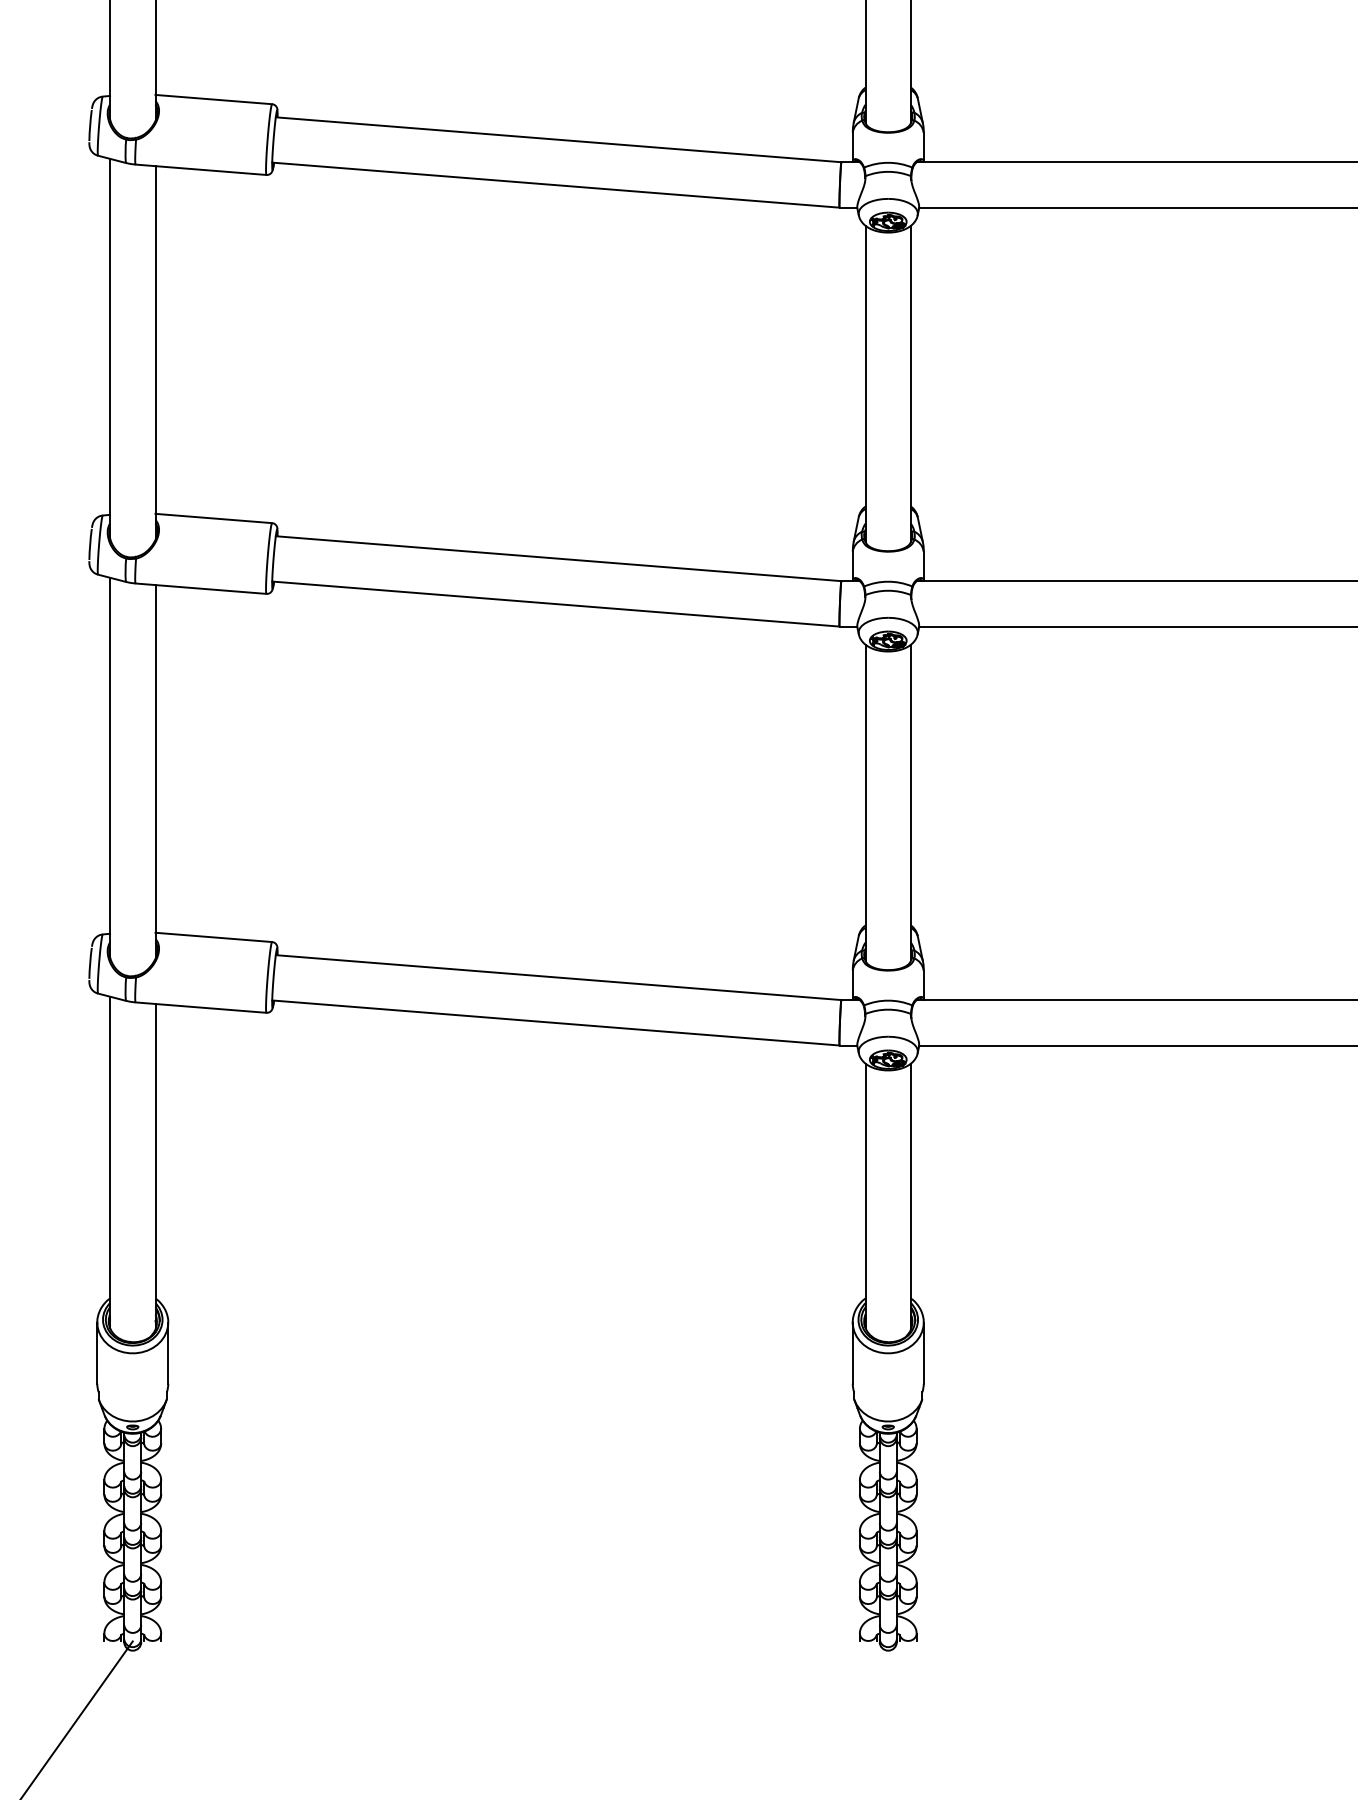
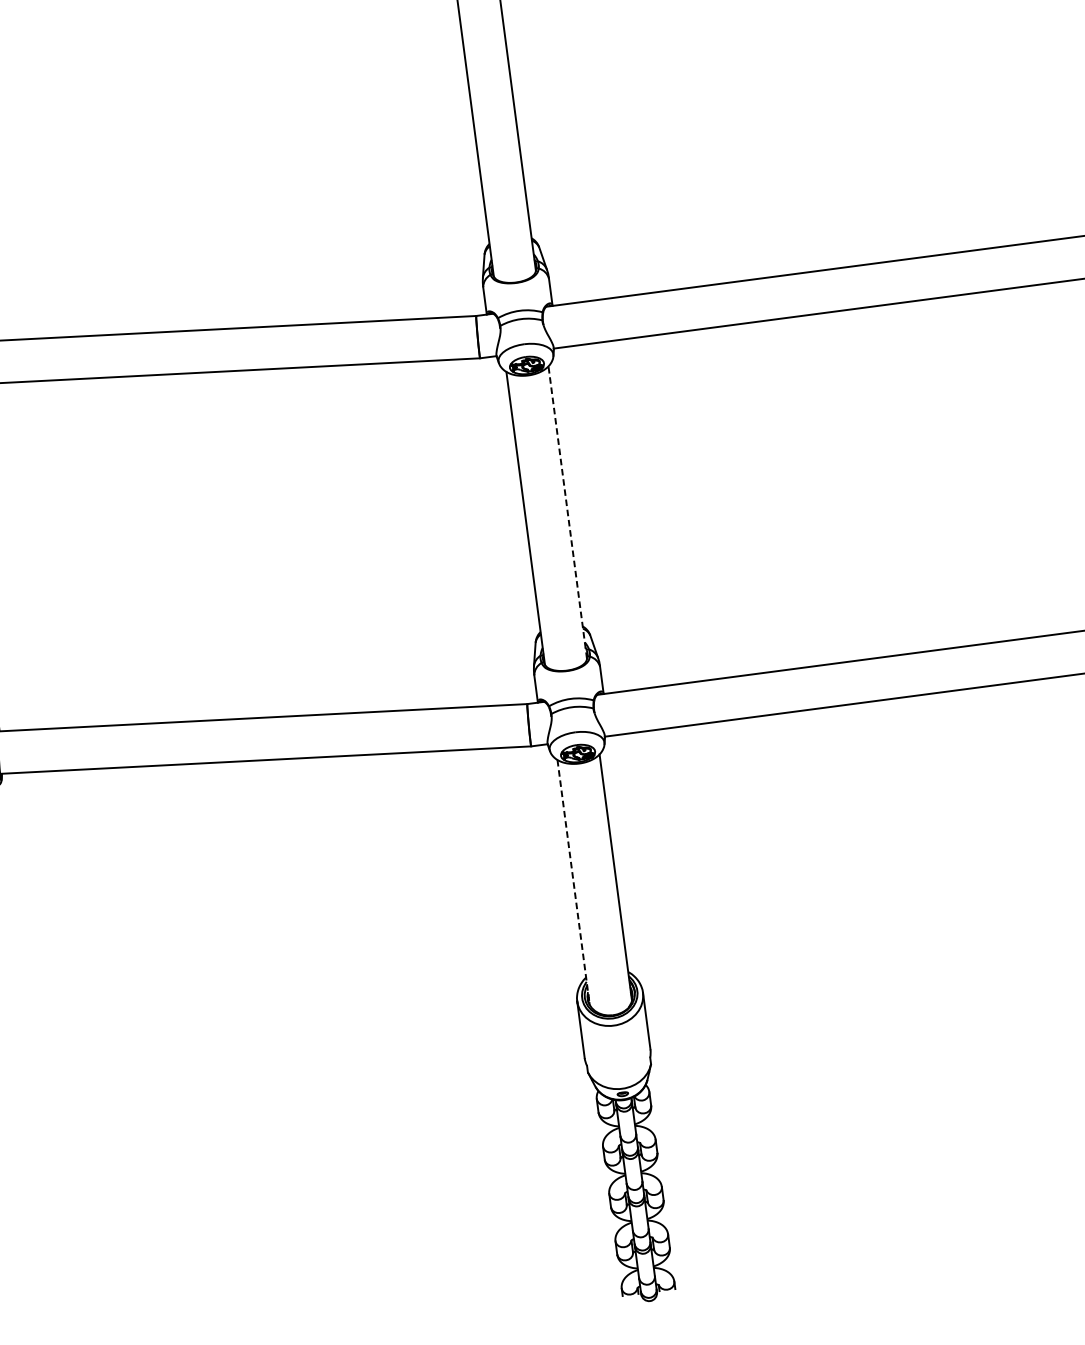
line: (910, 802) -> (567, 512), solid -> dashed
line: (865, 1196) -> (573, 883), solid -> dashed

